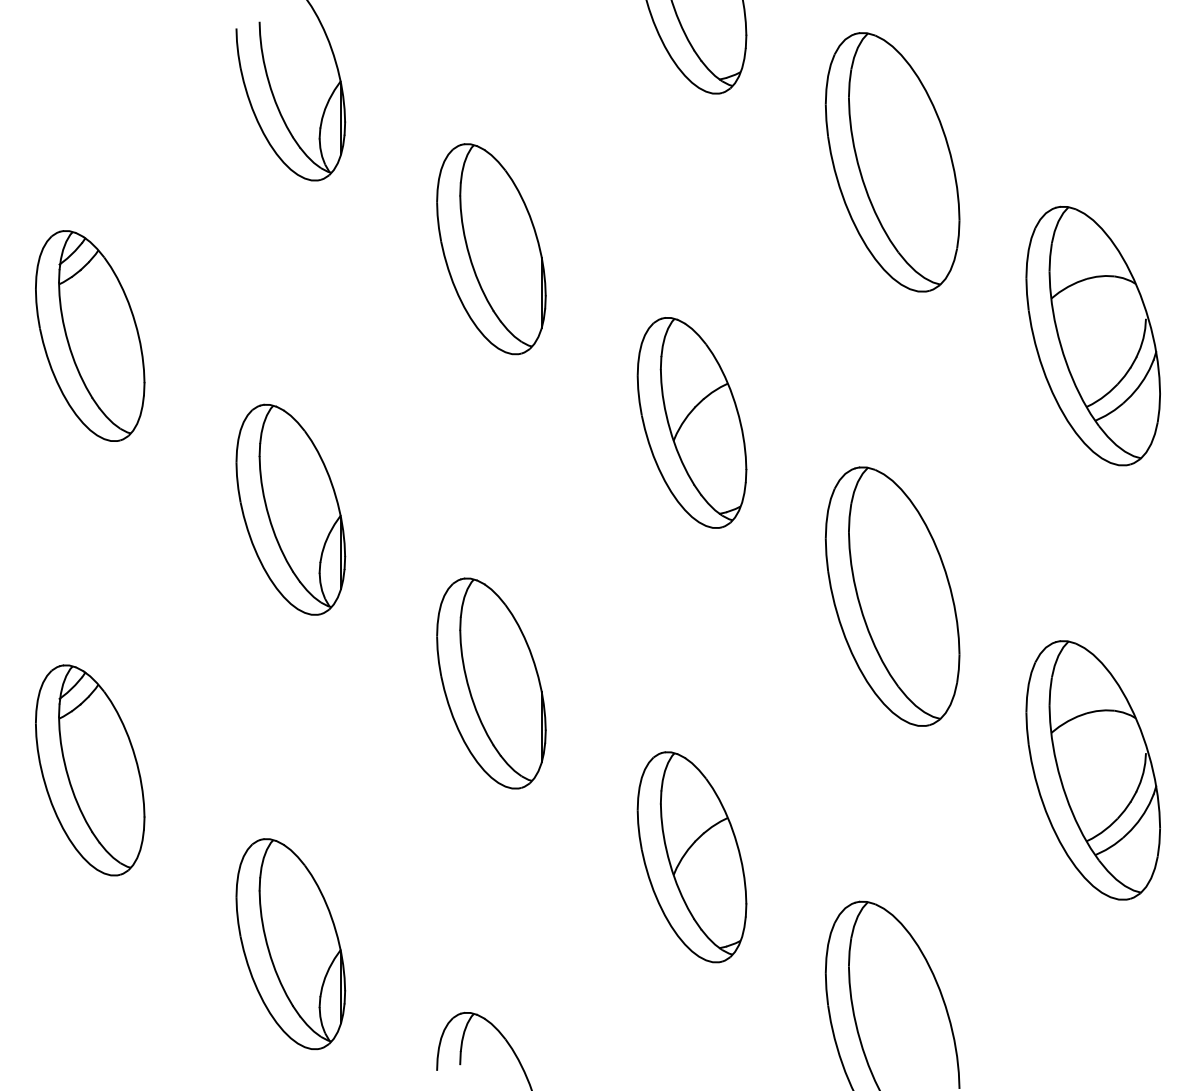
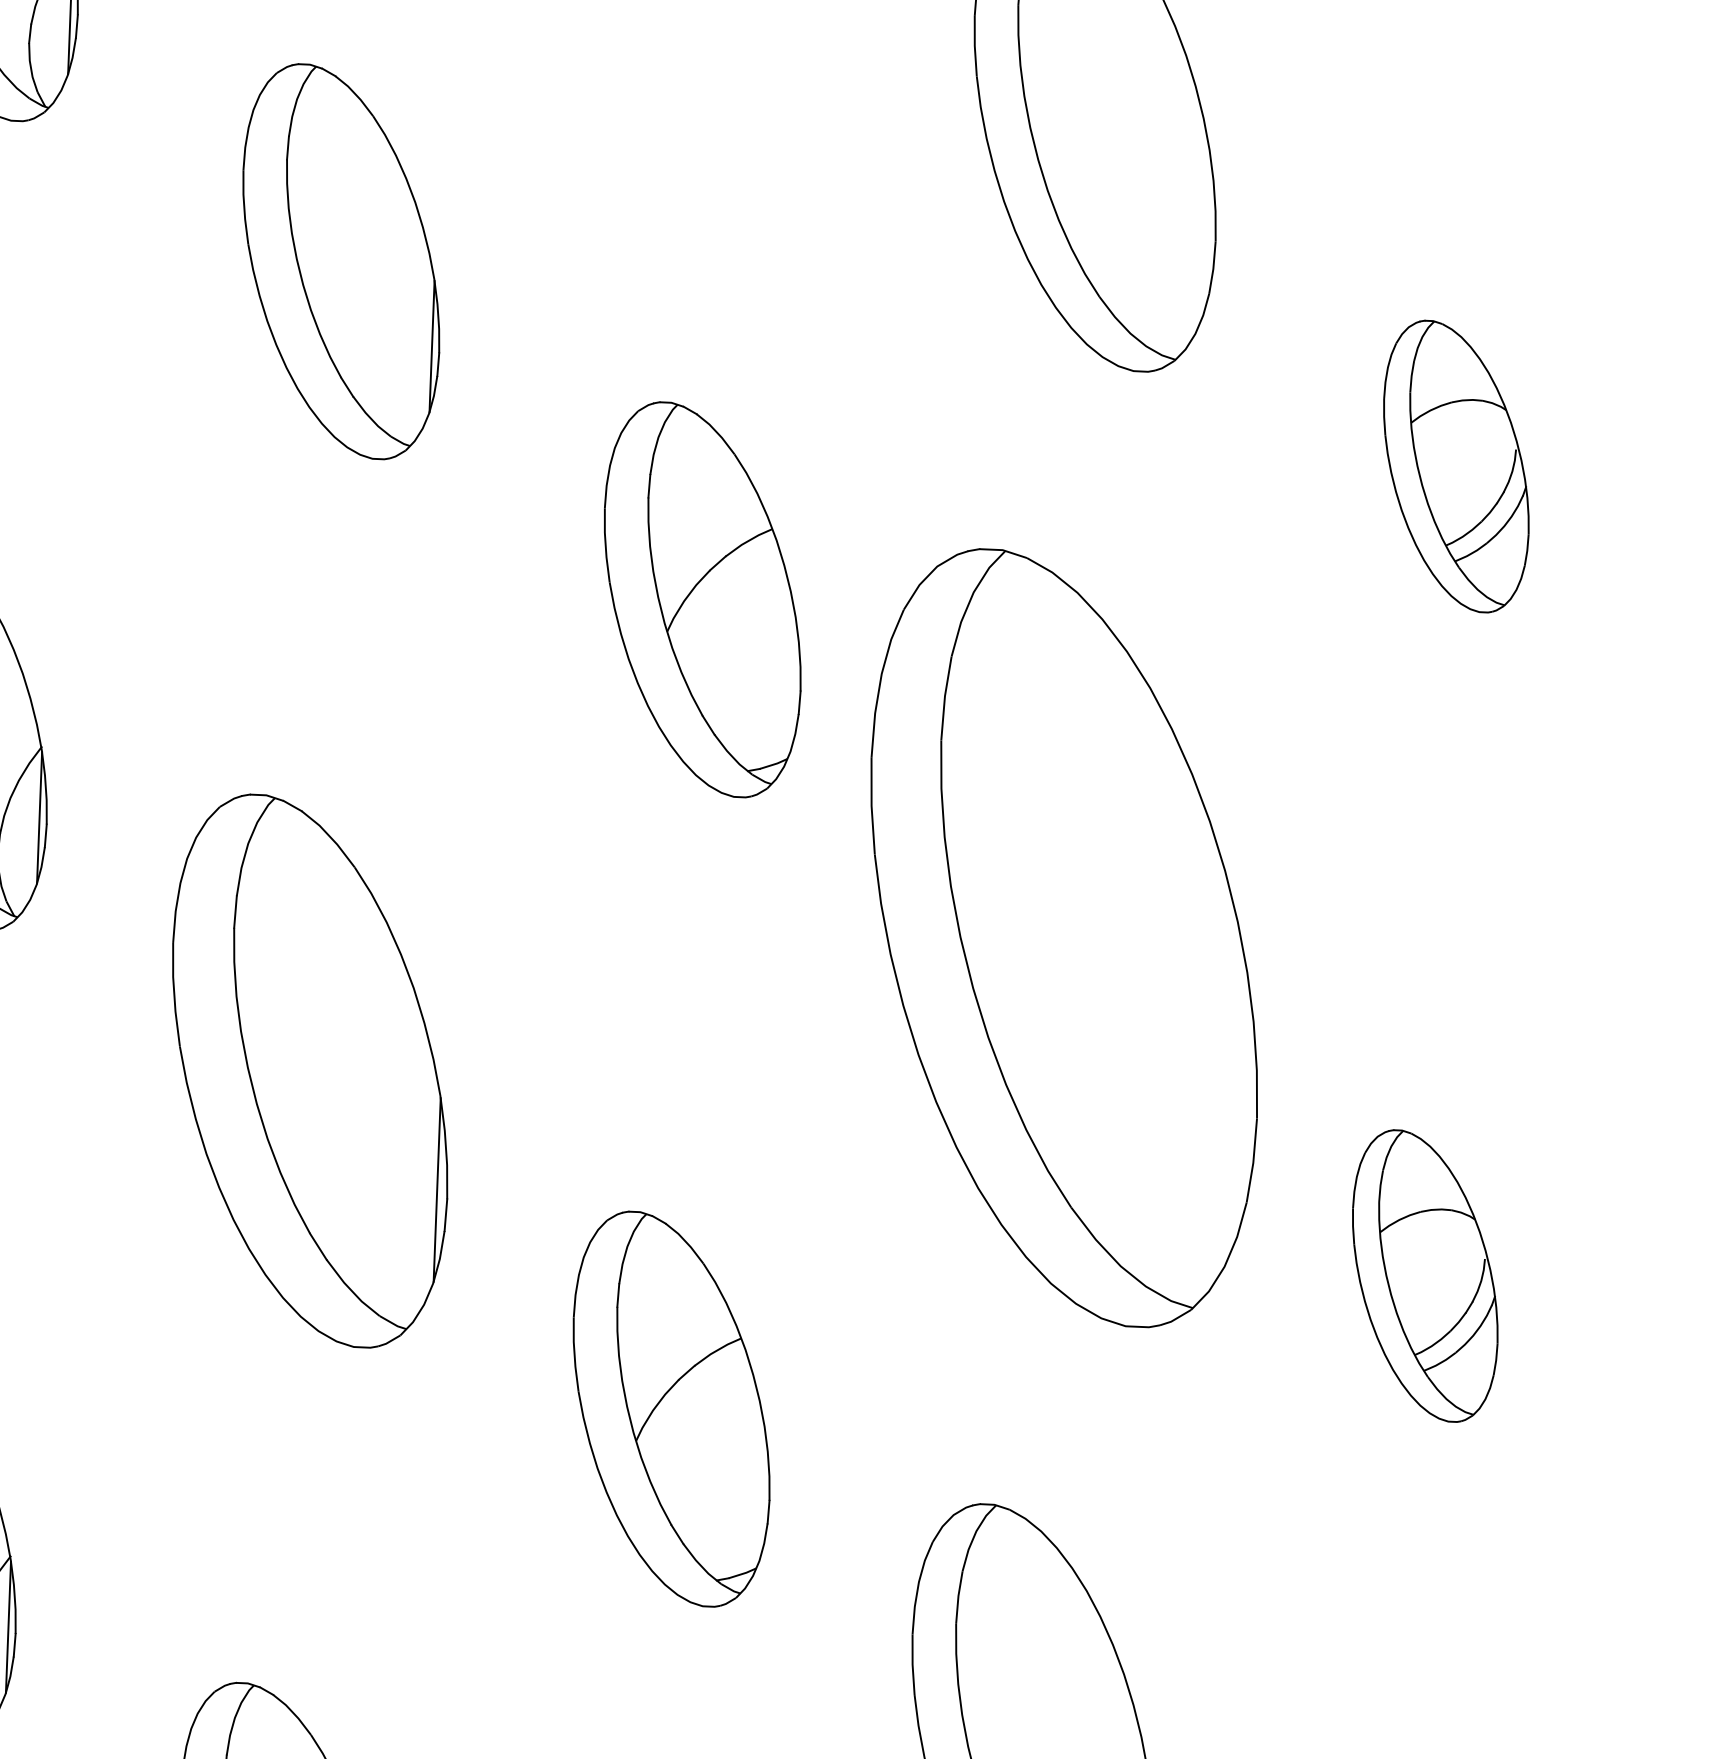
part: (1092, 335) -> (1455, 465), size x0.6
part: (892, 596) -> (1063, 937), size x1.6
part: (491, 683) -> (310, 1070), size x1.4
part: (1092, 770) -> (1424, 1276), size x0.6

